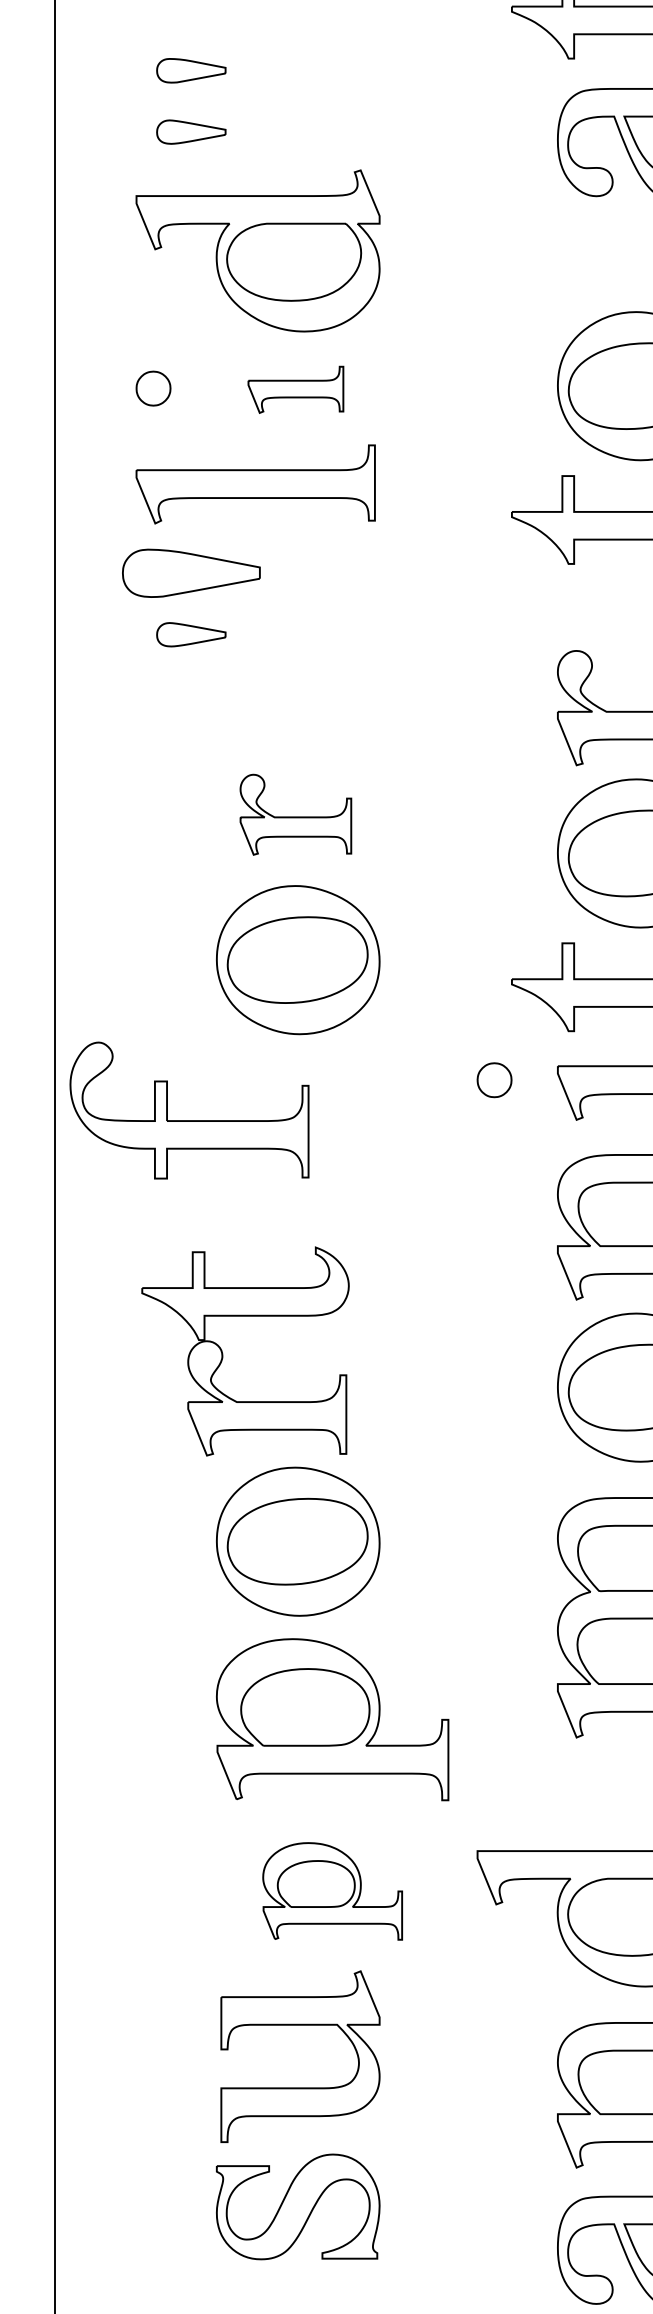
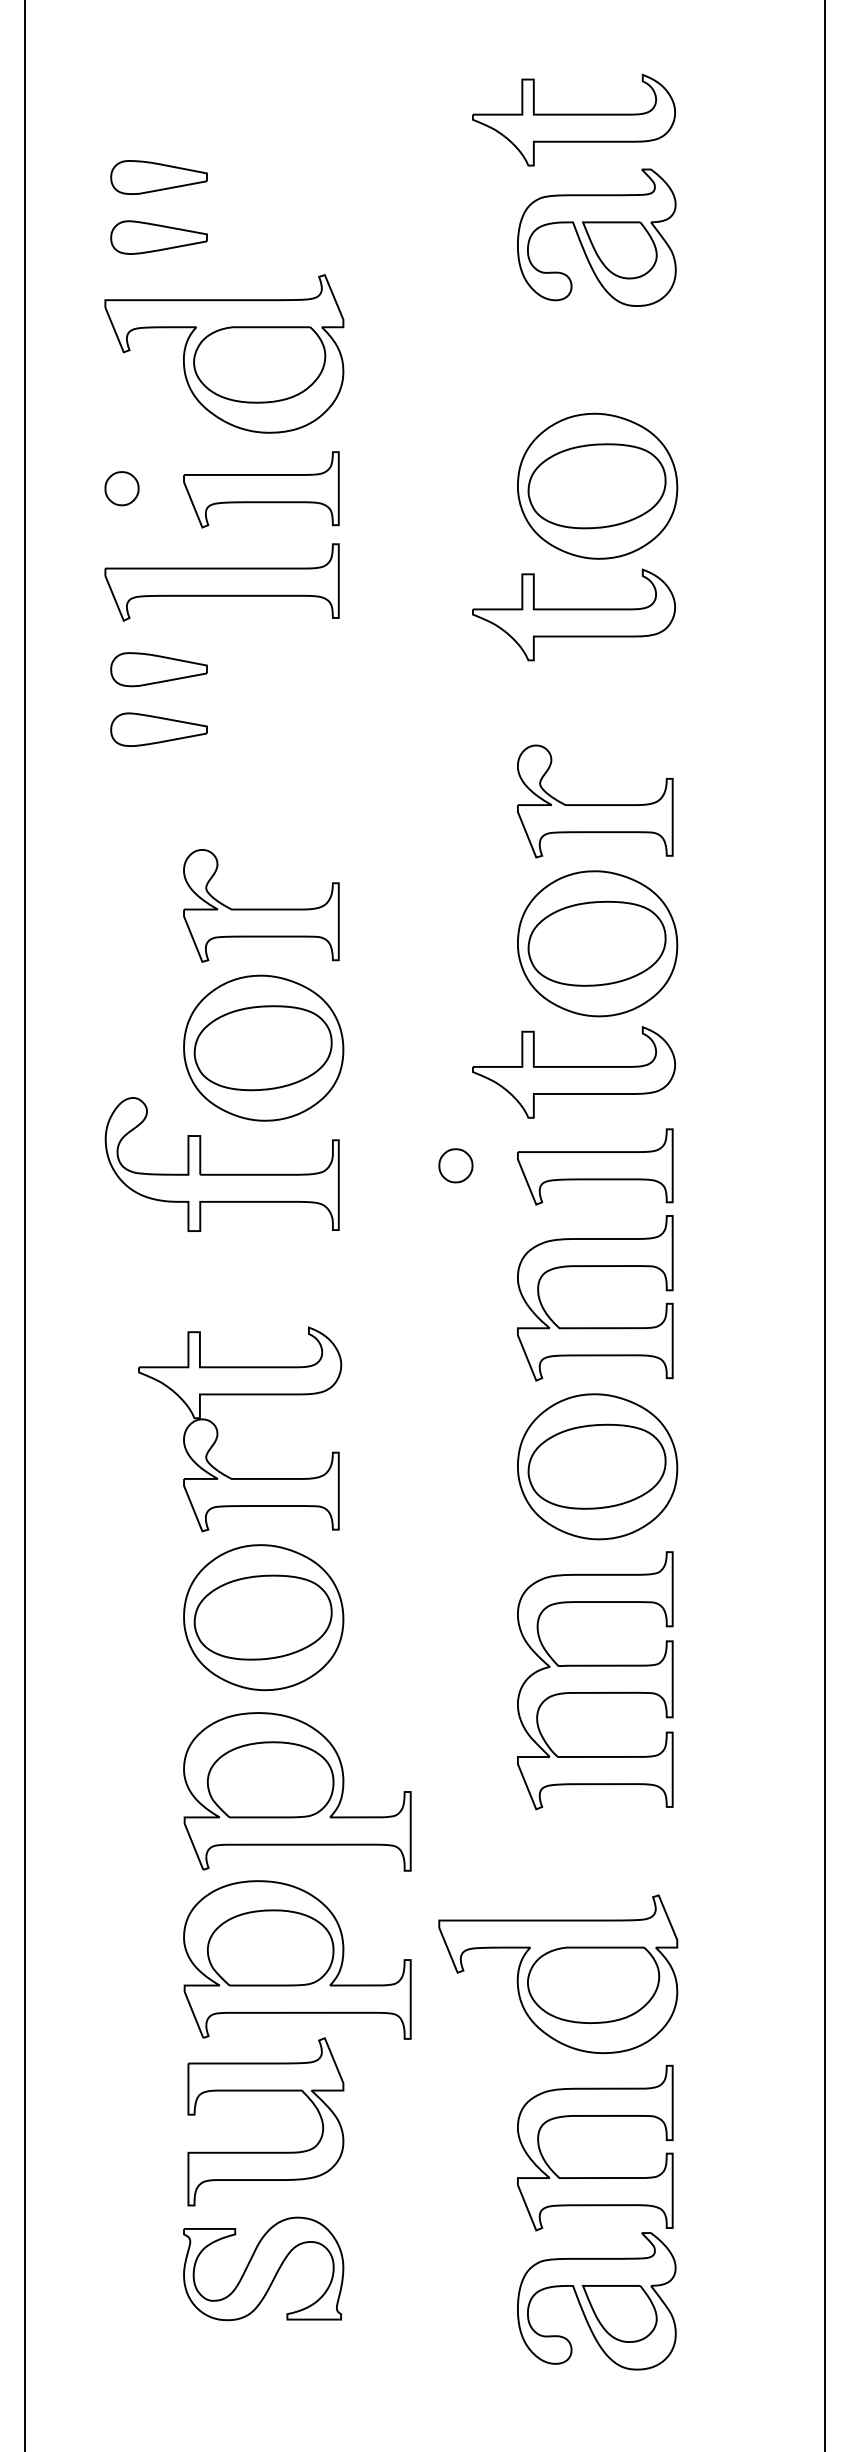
part: (190, 70) -> (158, 177), size x1.43
part: (190, 132) -> (158, 237), size x1.43
part: (295, 389) -> (261, 489), size x1.67
part: (190, 573) -> (158, 669), size x0.71
part: (190, 634) -> (158, 729), size x1.43
part: (295, 814) -> (261, 905), size x1.43
part: (188, 1119) -> (221, 1173), moved
part: (223, 1353) -> (218, 1431), moved
part: (332, 1890) -> (297, 1959), size x1.67

